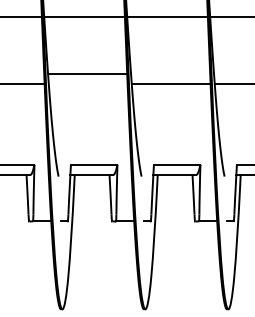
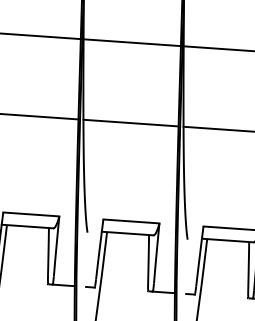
line: (87, 73) -> (130, 122), moved

